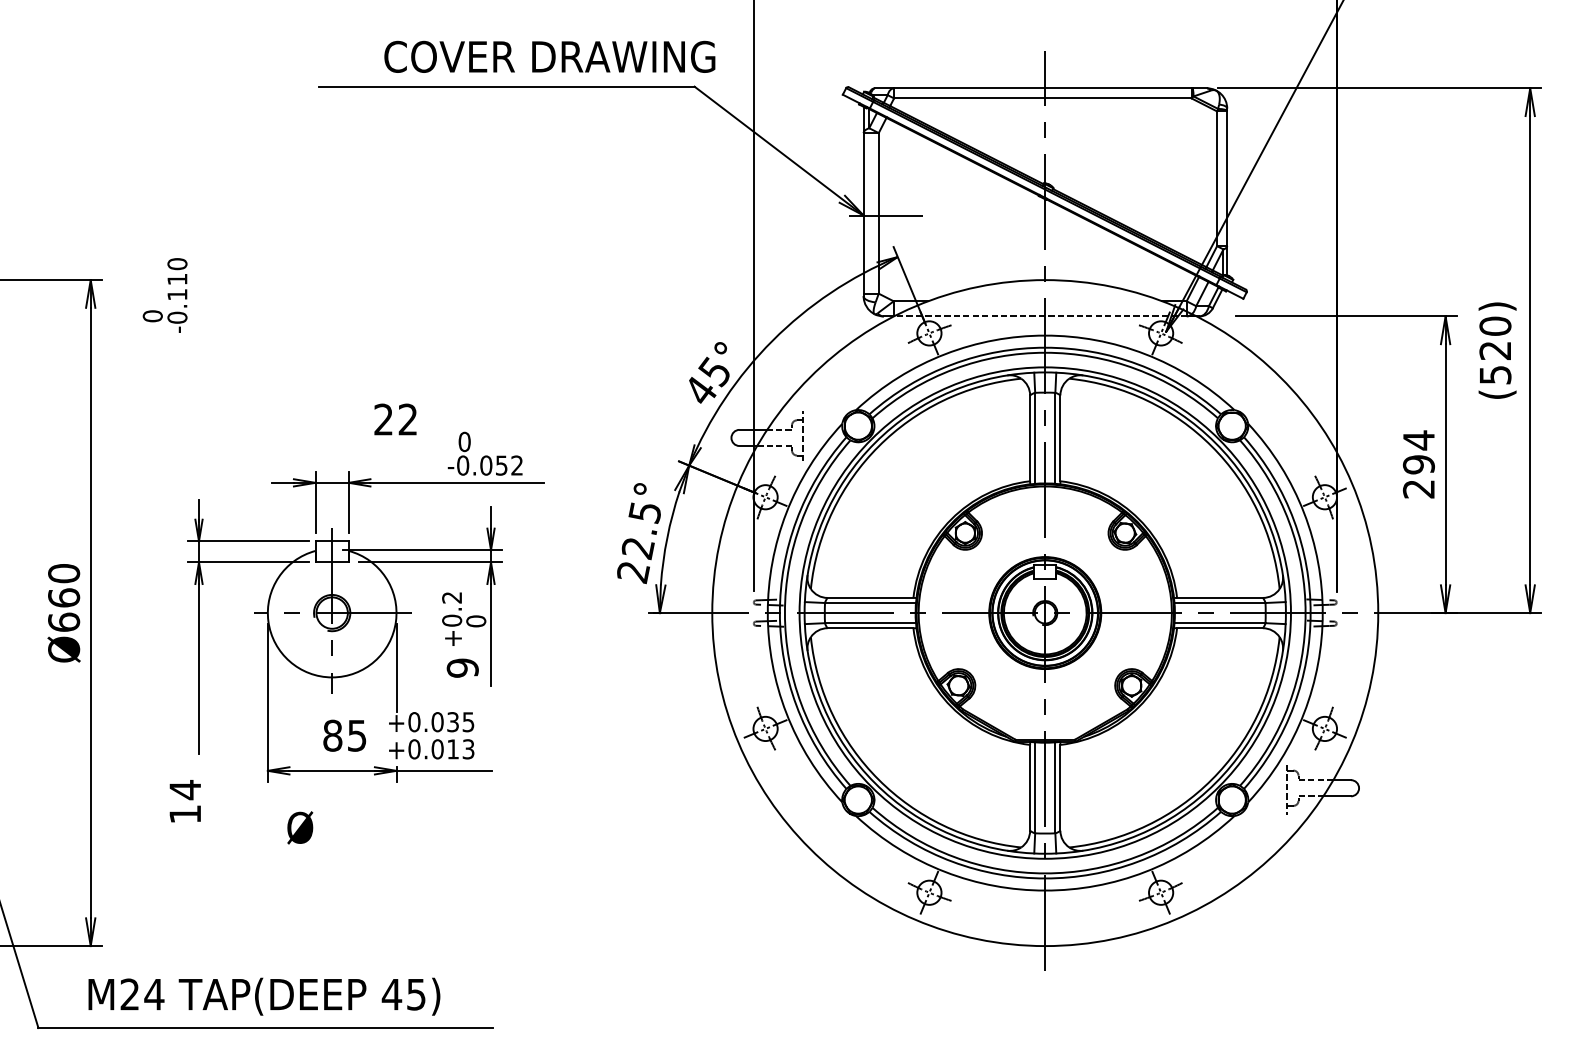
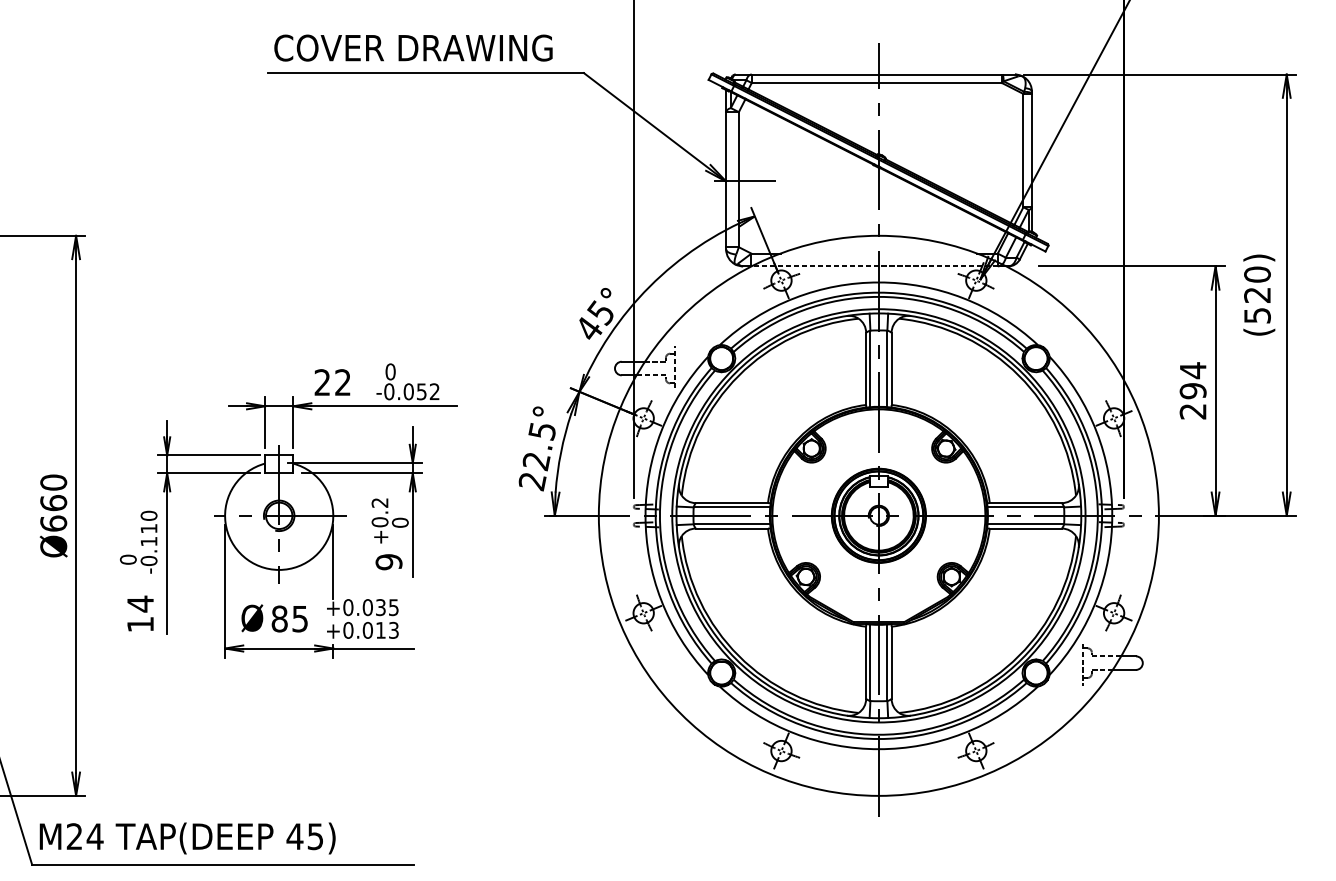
text: (549, 56) -> (413, 47), moved
text: (164, 295) -> (138, 542), moved
text: (395, 419) -> (332, 382), moved
text: (184, 801) -> (139, 613), moved
text: (300, 827) -> (252, 617), moved
text: (264, 996) -> (187, 838), moved

